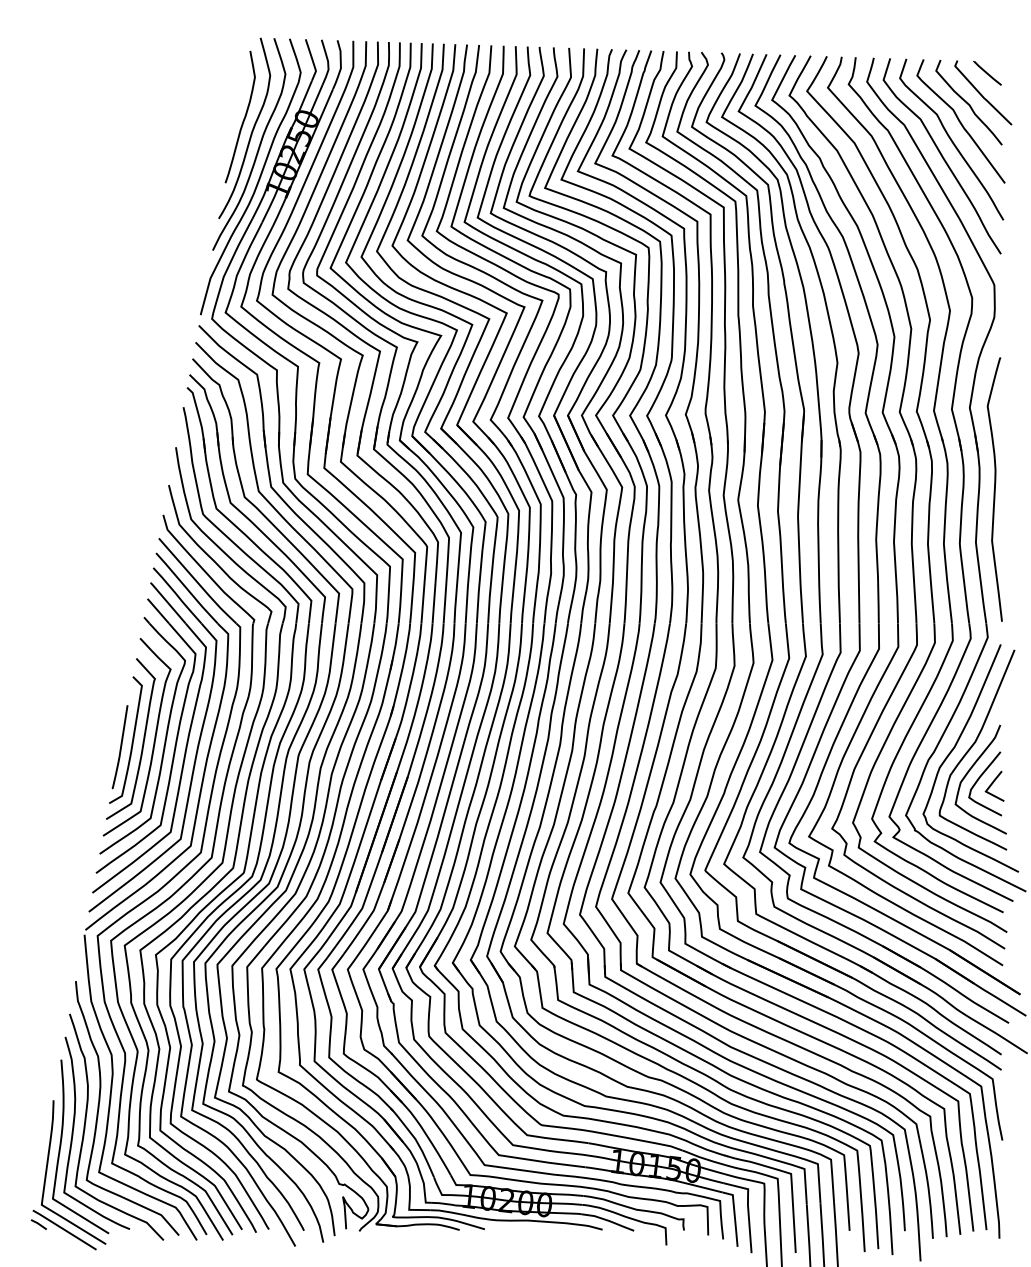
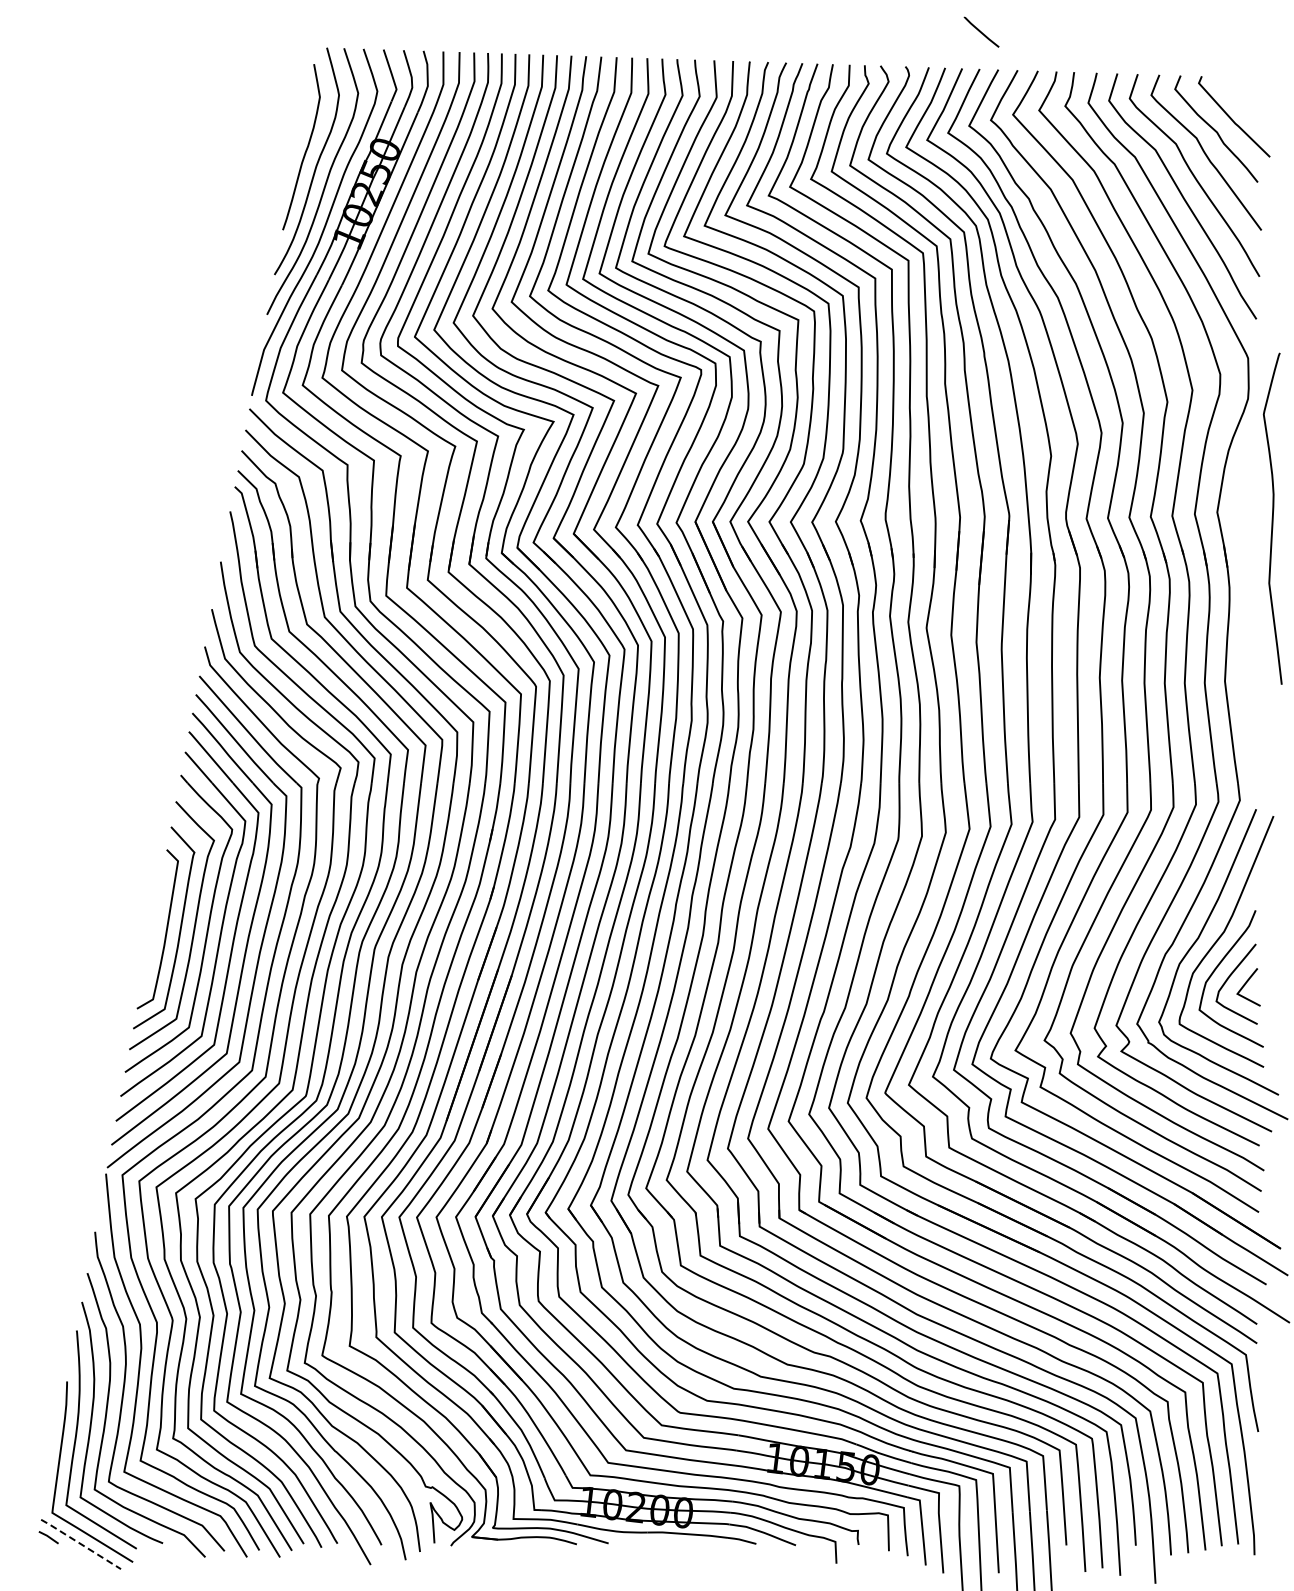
line: (987, 72) -> (981, 31), moved
curve: (994, 489) -> (1272, 518), moved
curve: (120, 746) -> (151, 937), removed
line: (64, 1229) -> (80, 1543), solid -> dashed

